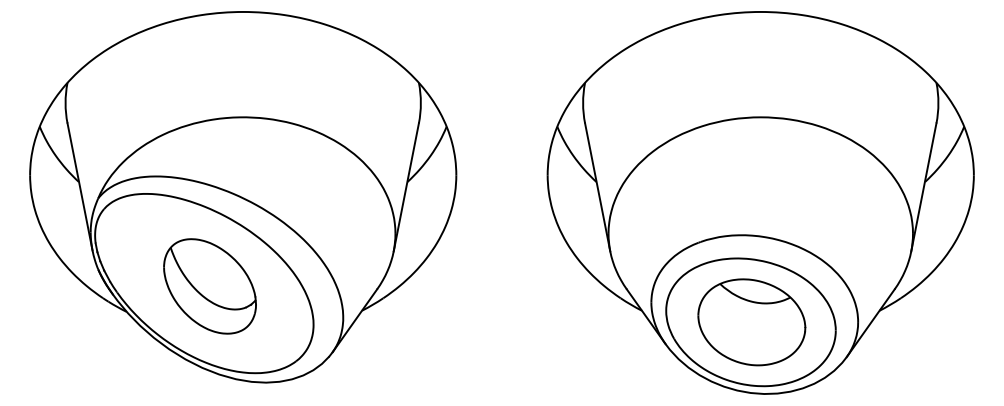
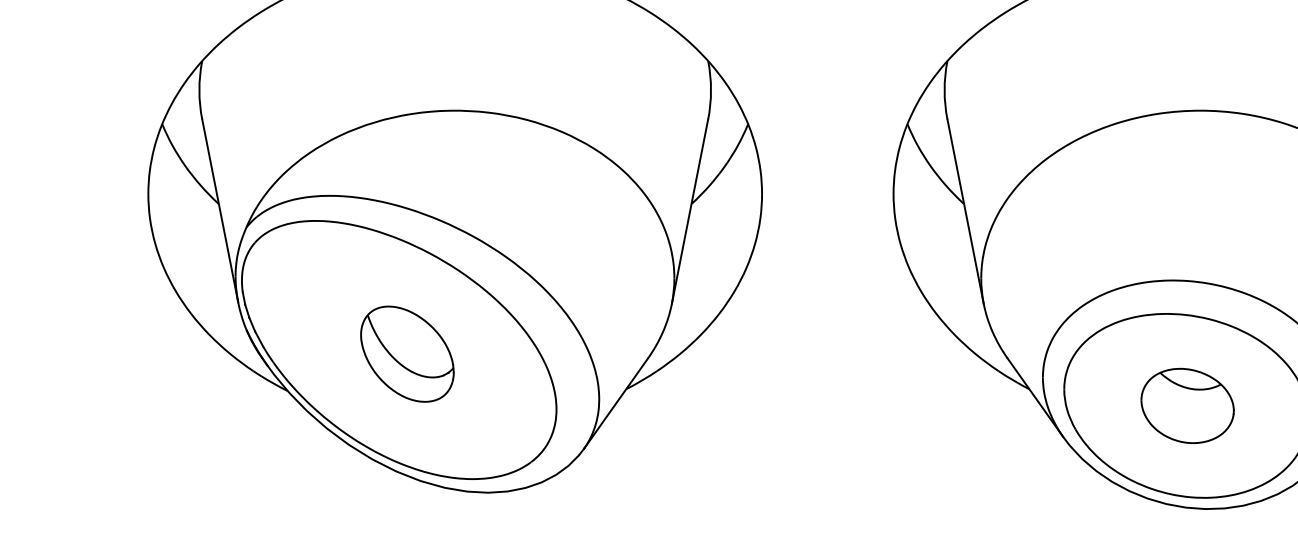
part: (209, 286) -> (406, 354), size x0.7
part: (751, 322) -> (1187, 406), size x0.6

